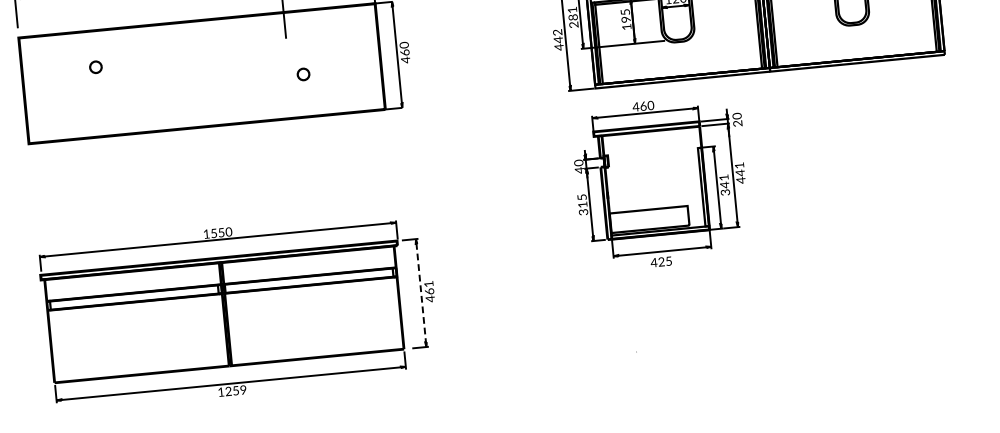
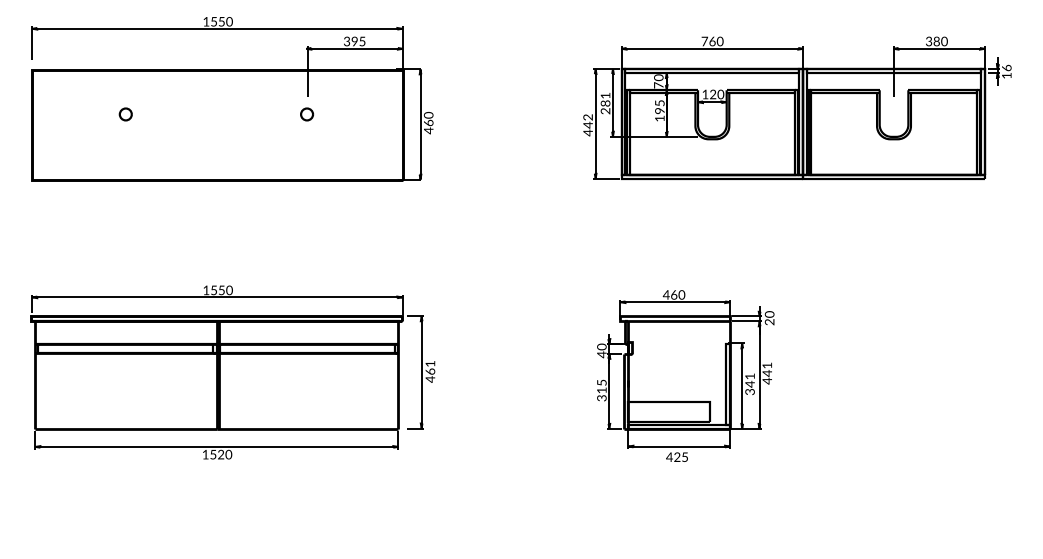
part: (95, 67) -> (125, 114), moved
part: (303, 74) -> (307, 114), moved
part: (661, 182) -> (685, 375), moved
line: (421, 293) -> (421, 372), dashed -> solid
text: (236, 390) -> (221, 454), 1259 -> 1520

